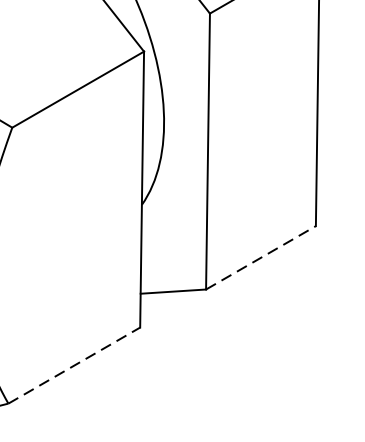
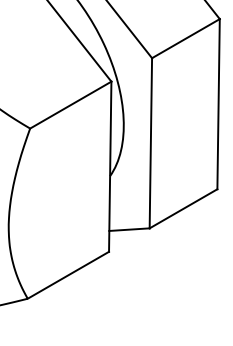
line: (260, 257) -> (183, 208), dashed -> solid
line: (74, 365) -> (68, 275), dashed -> solid

